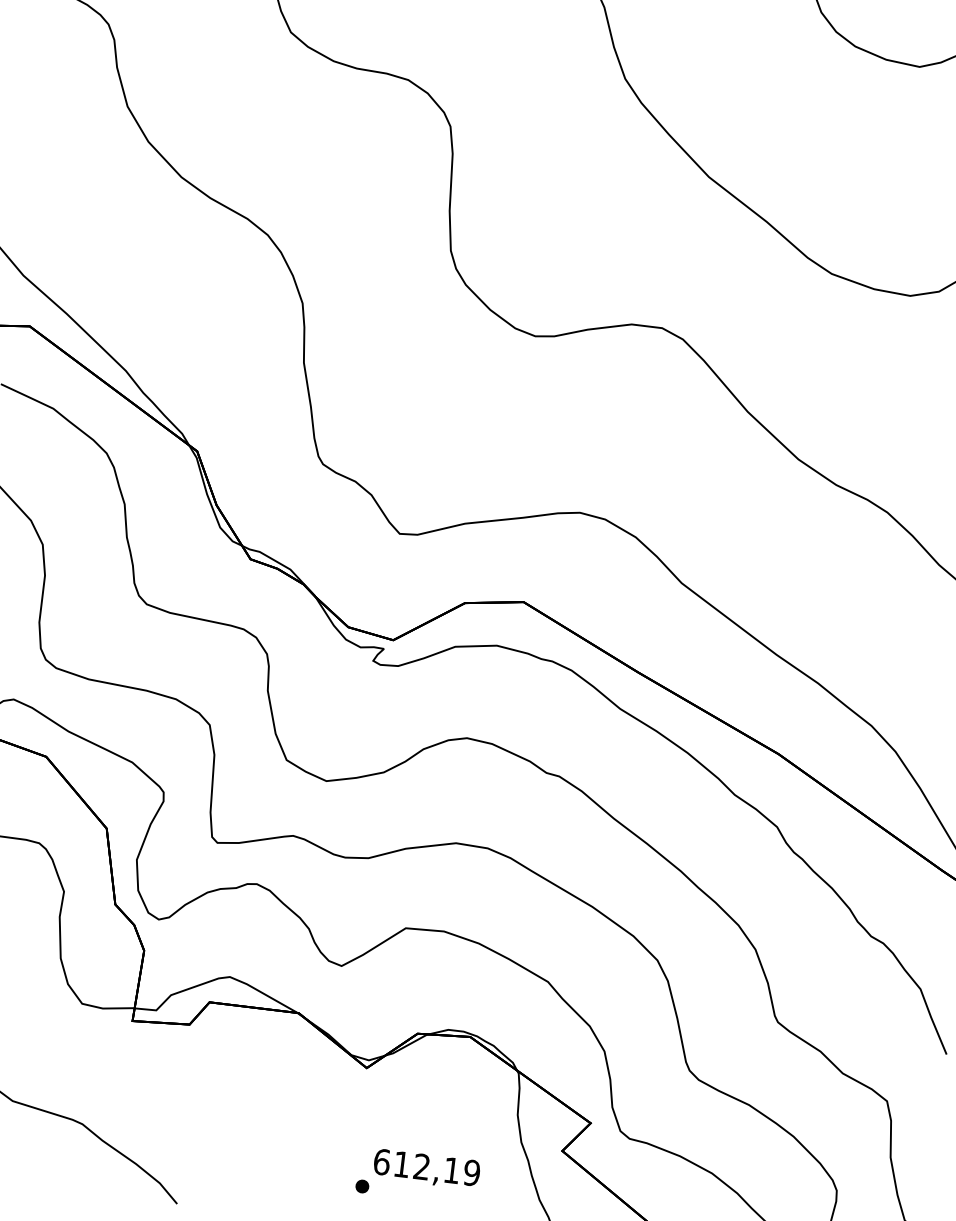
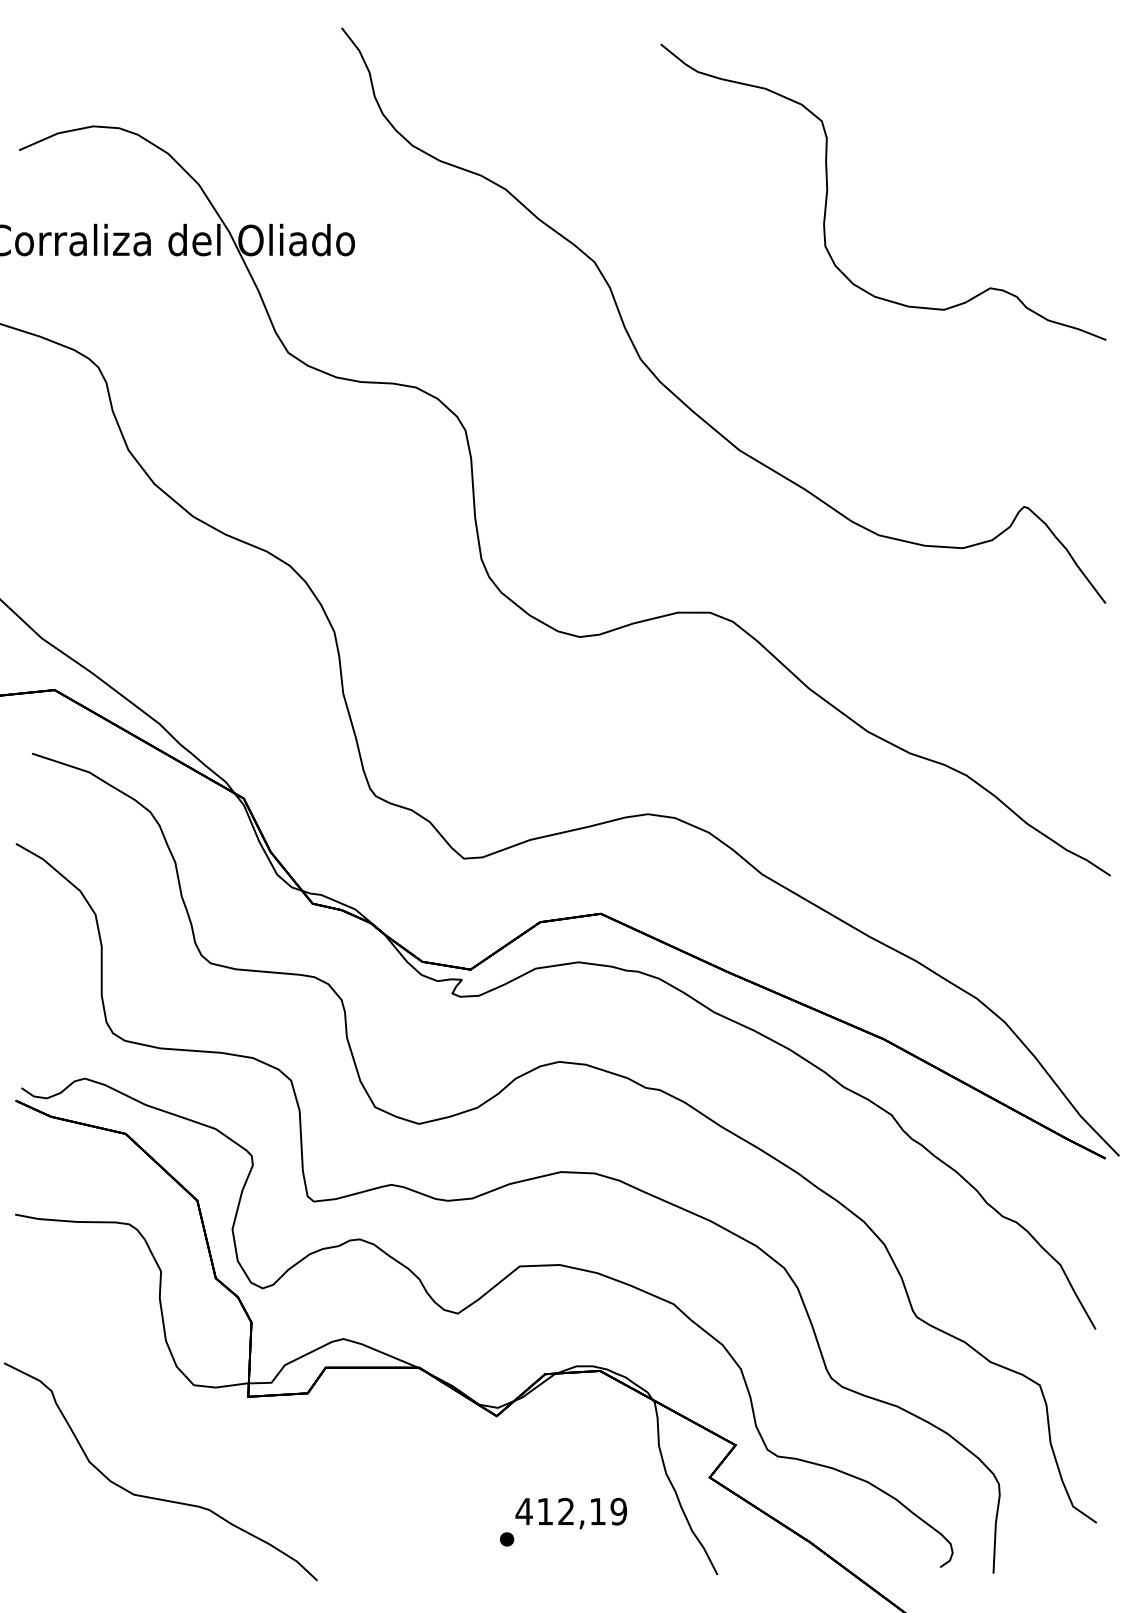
text: (381, 1161) -> (523, 1511), 612,19 -> 412,19

